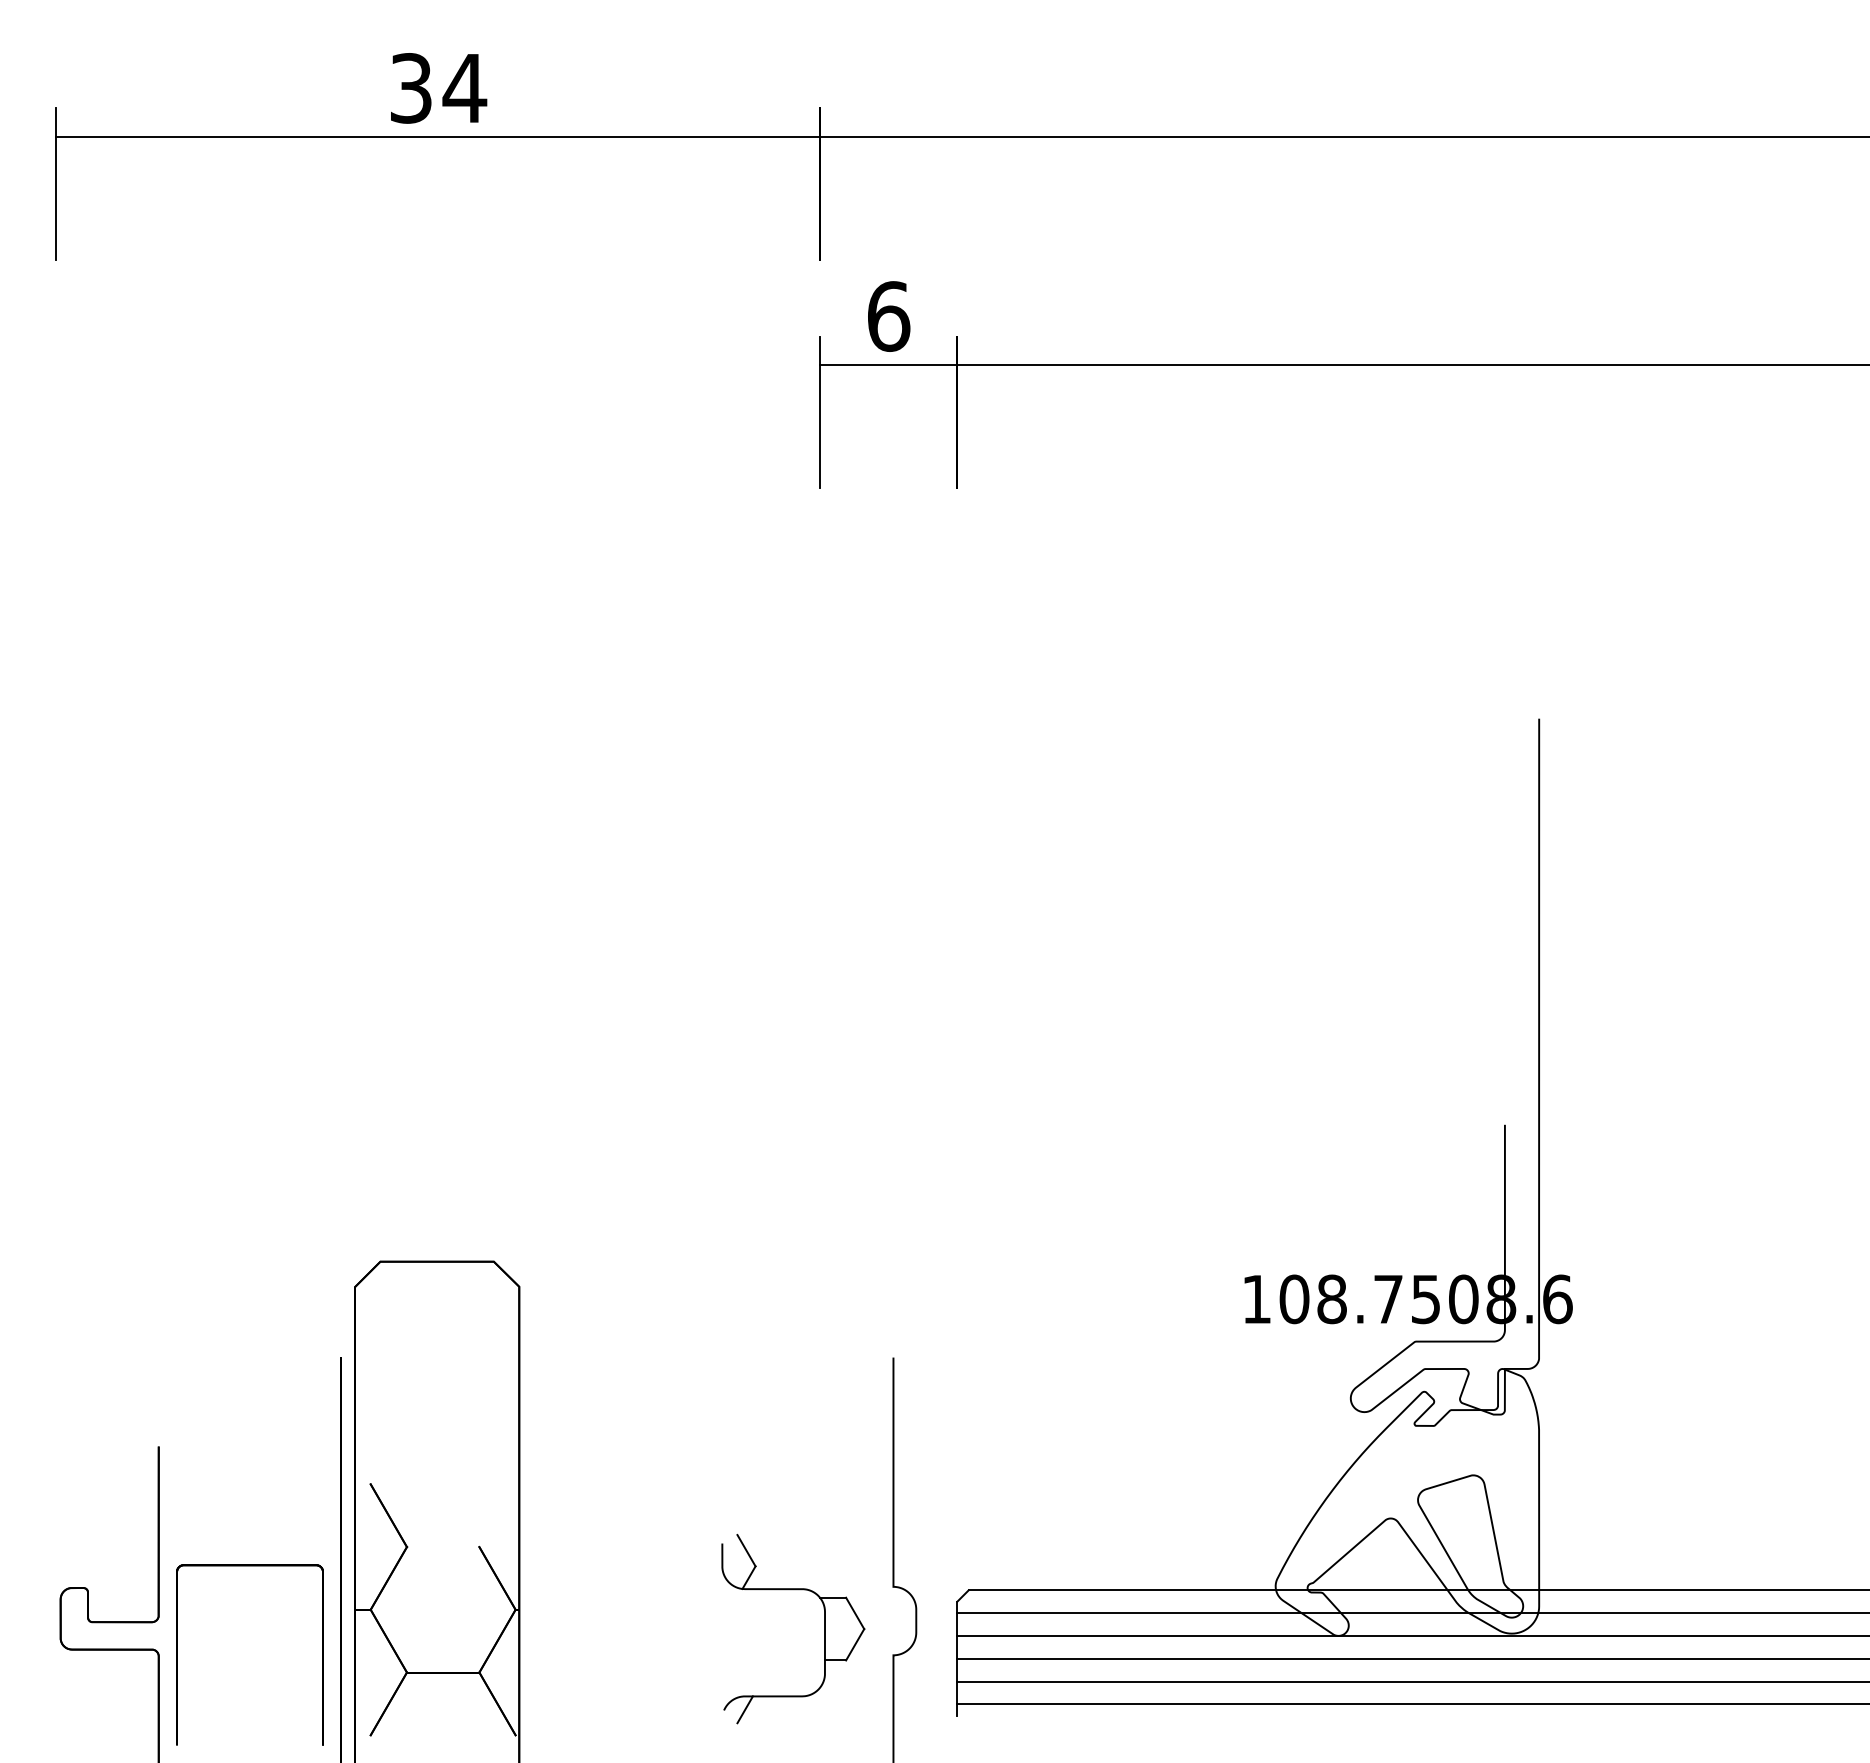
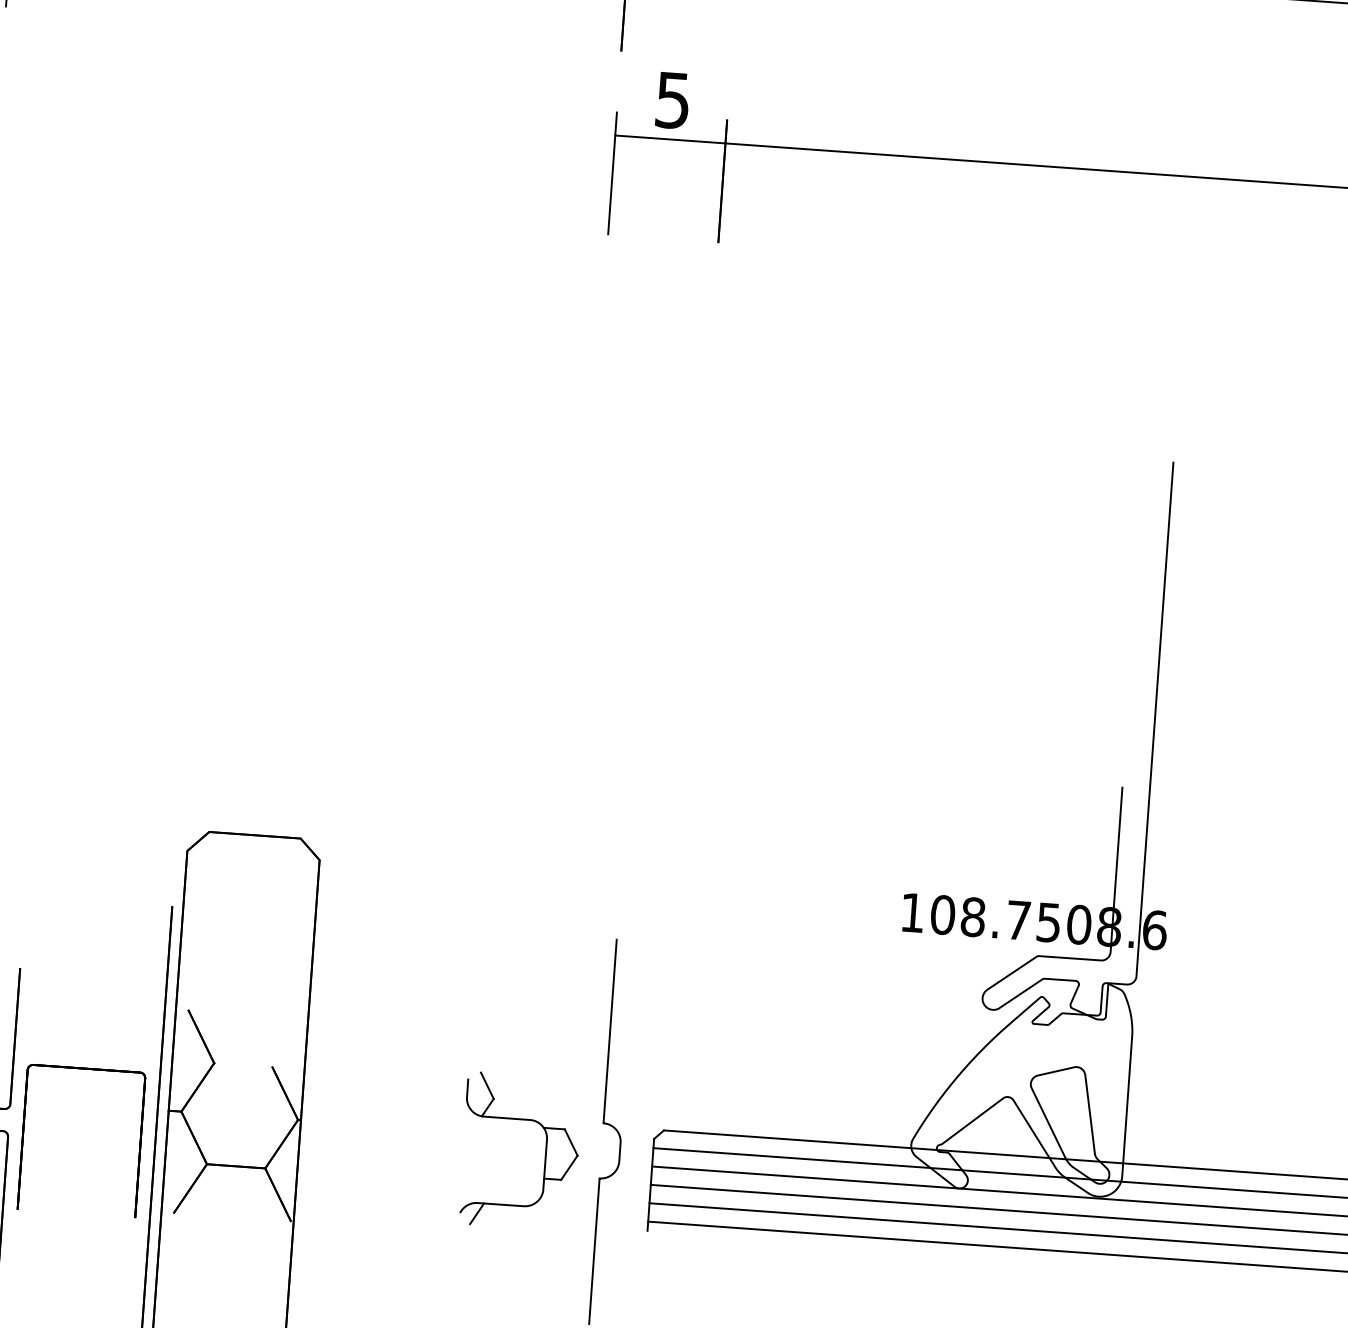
text: (889, 316) -> (673, 100), 6 -> 5

